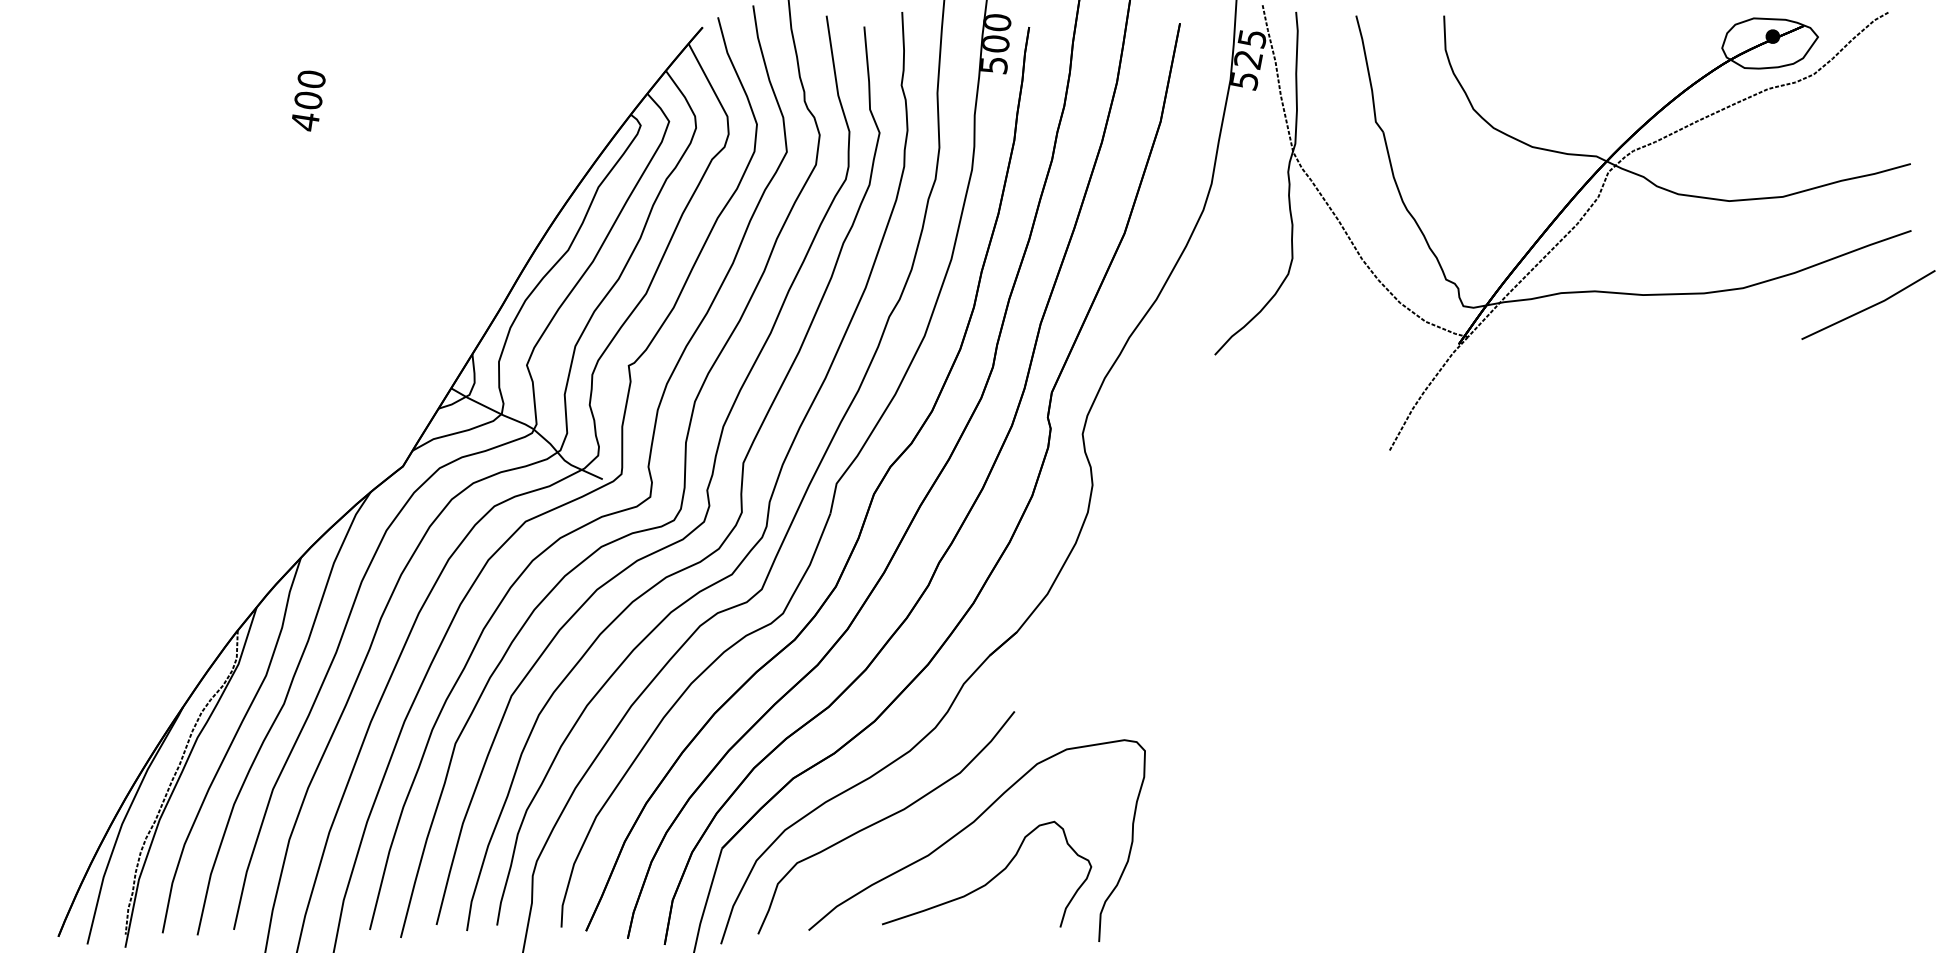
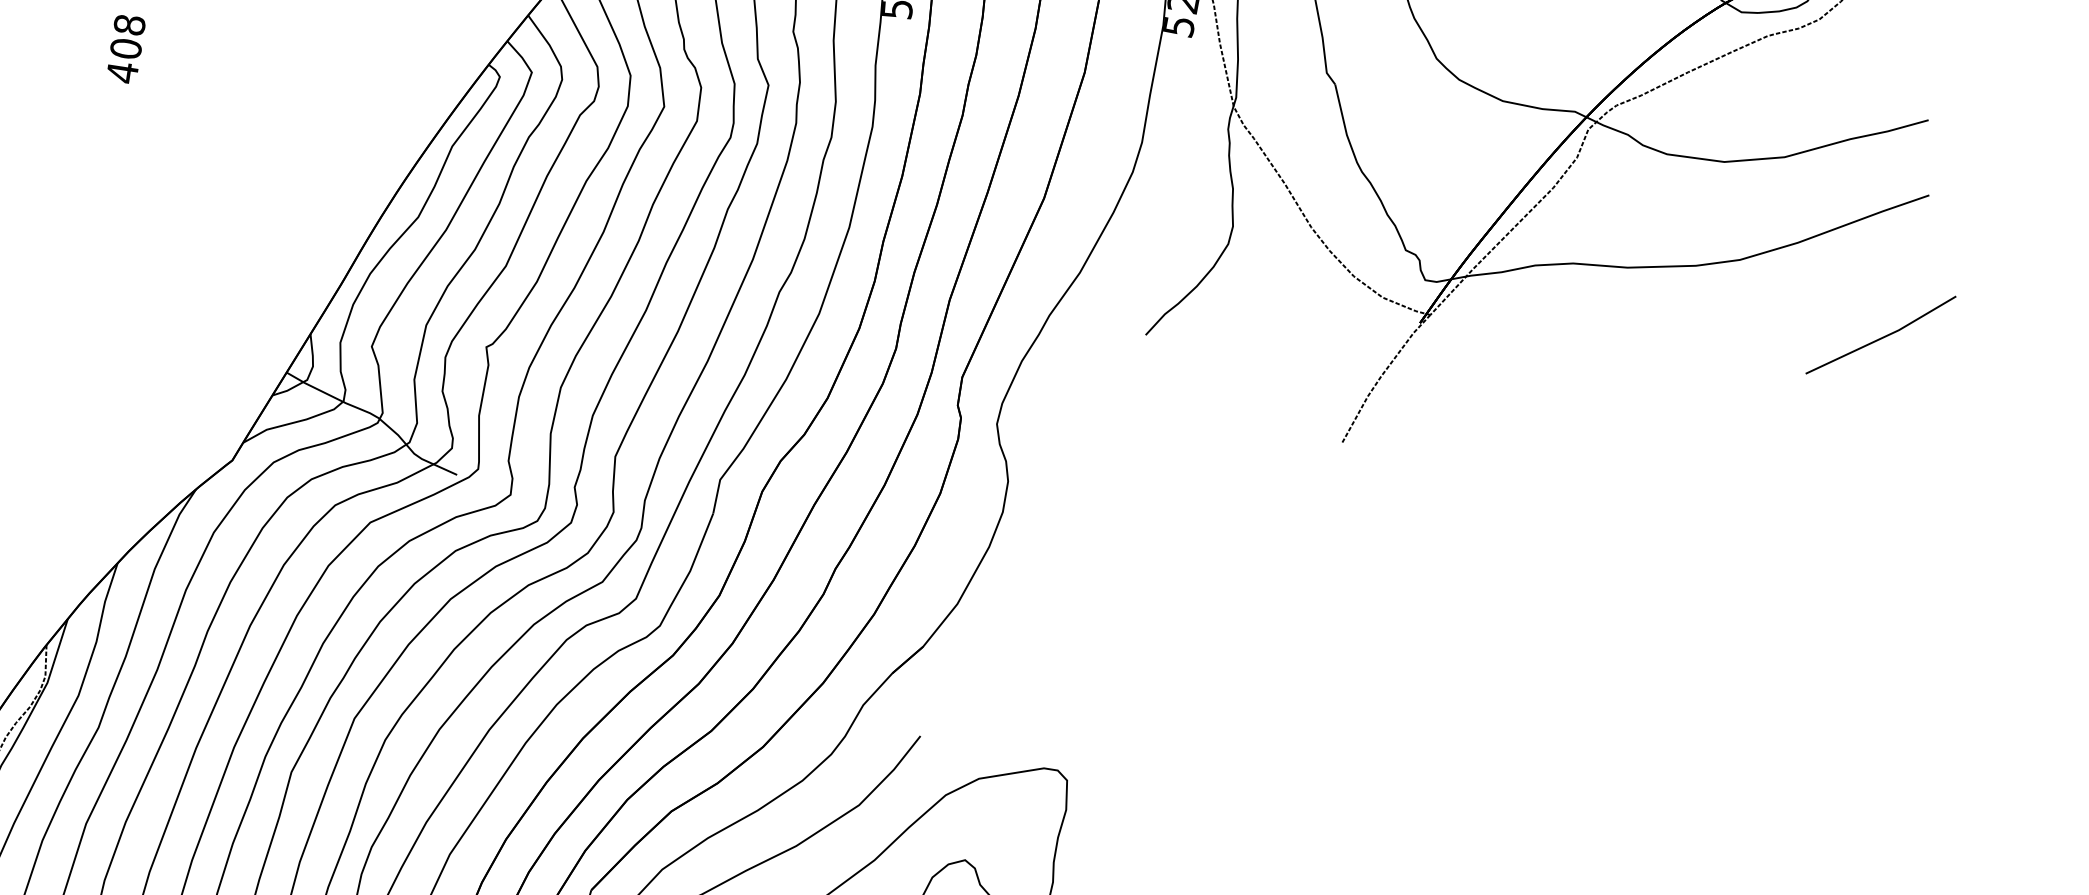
text: (311, 79) -> (129, 25), 400 -> 408
line: (1869, 306) -> (1882, 336), moved

